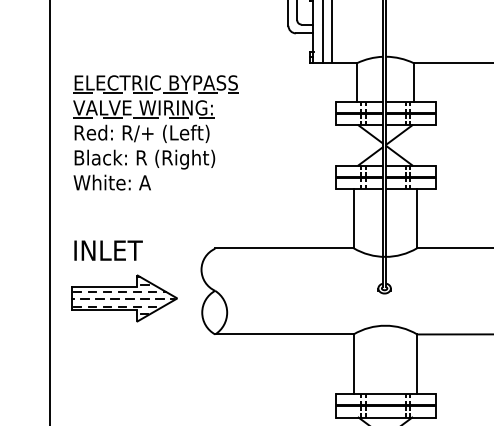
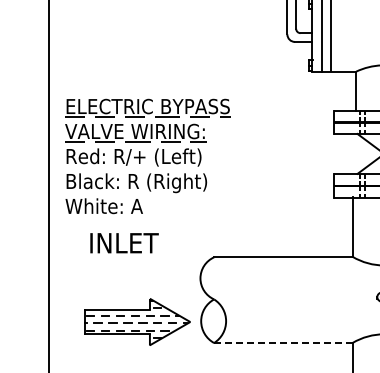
part: (155, 132) -> (147, 156), moved
text: (108, 250) -> (124, 243), moved
part: (124, 298) -> (137, 322), moved
line: (284, 334) -> (283, 343), solid -> dashed

